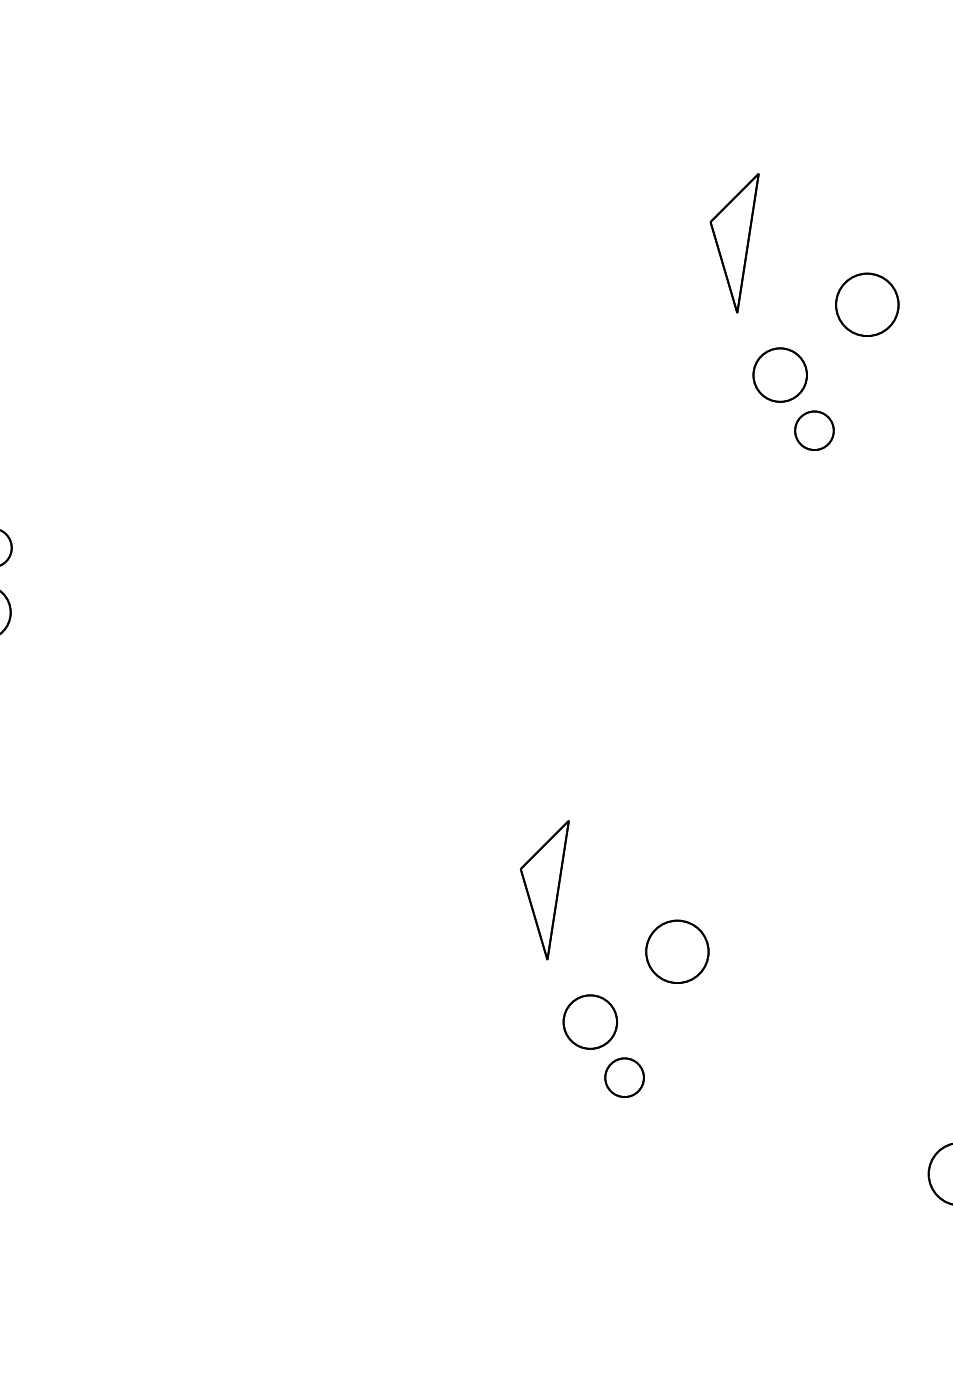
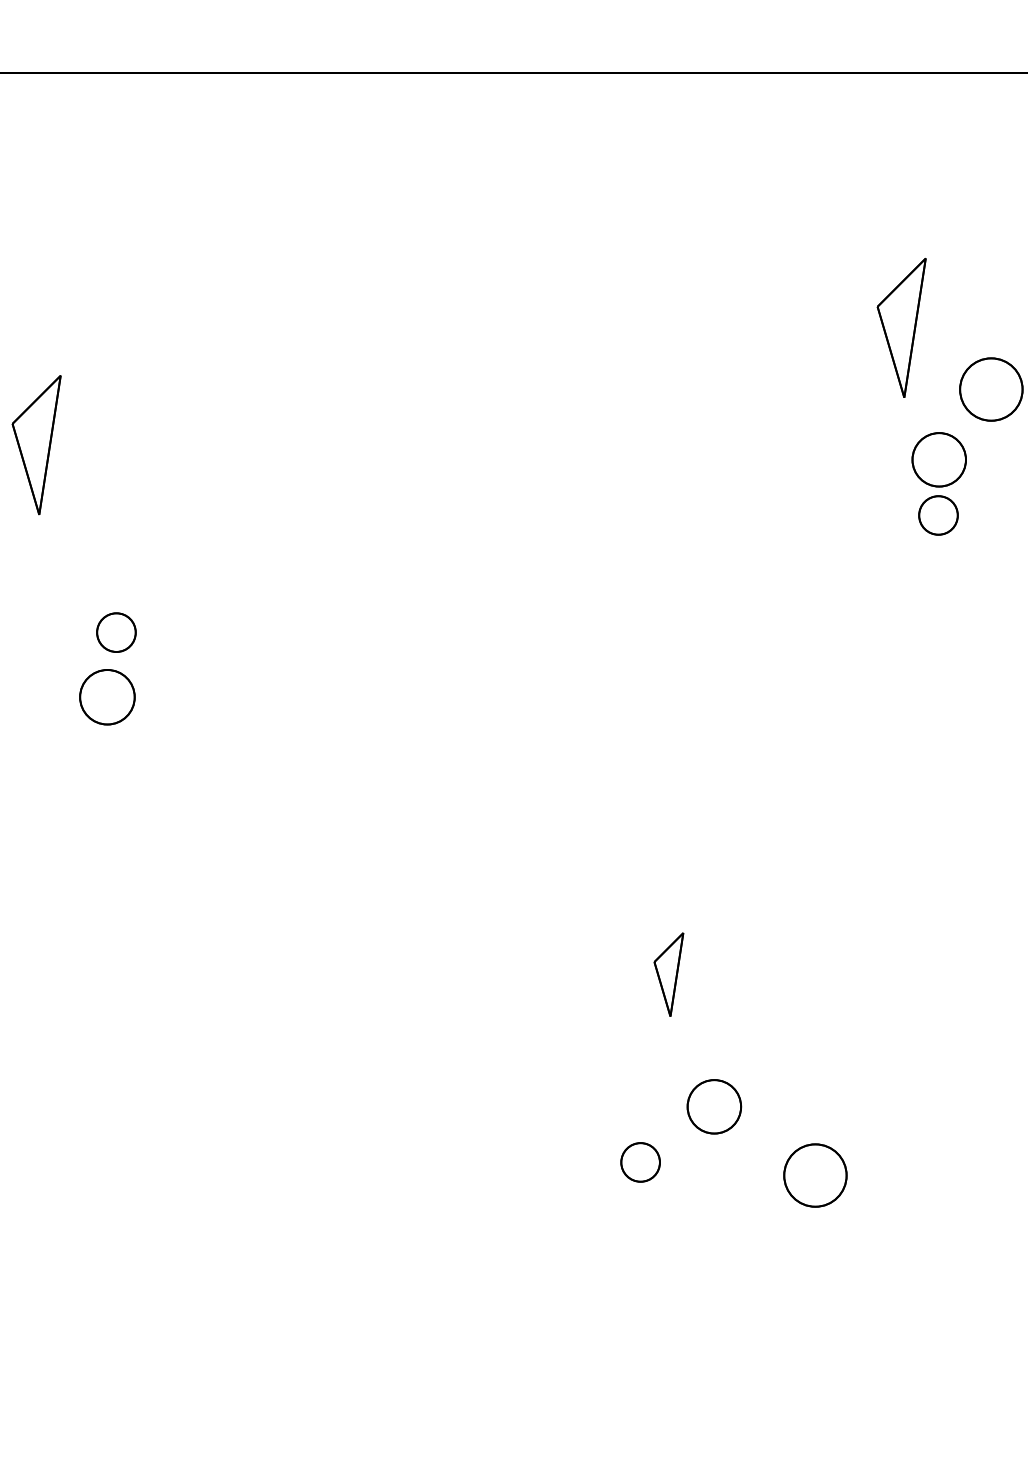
part: (734, 242) -> (901, 327), moved
part: (779, 374) -> (938, 459), moved
part: (544, 889) -> (668, 974), size x0.6
part: (677, 951) -> (815, 1175), moved
part: (624, 1077) -> (640, 1162), moved

